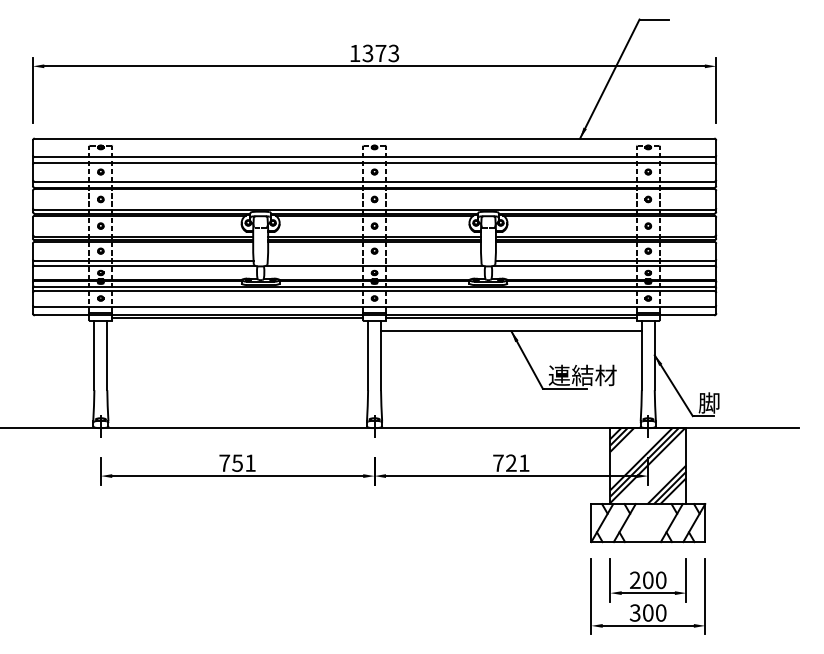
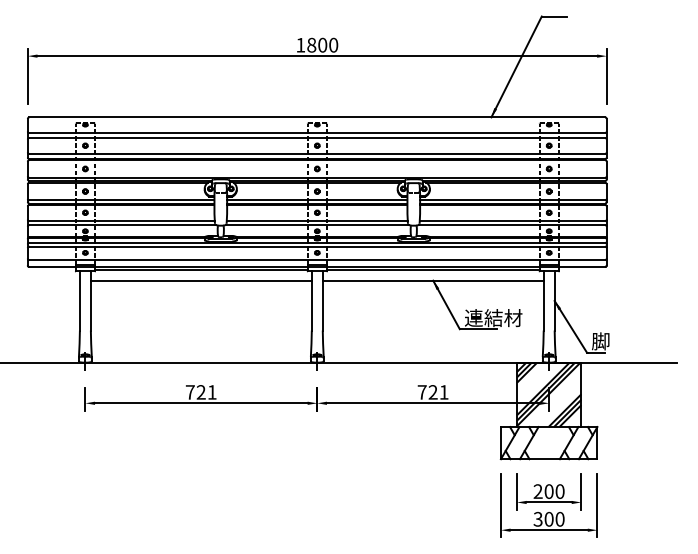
text: (380, 53) -> (322, 45), 1373 -> 1800
line: (374, 261) -> (317, 221), added
line: (237, 331) -> (201, 280), added
text: (237, 462) -> (201, 391), 751 -> 721

